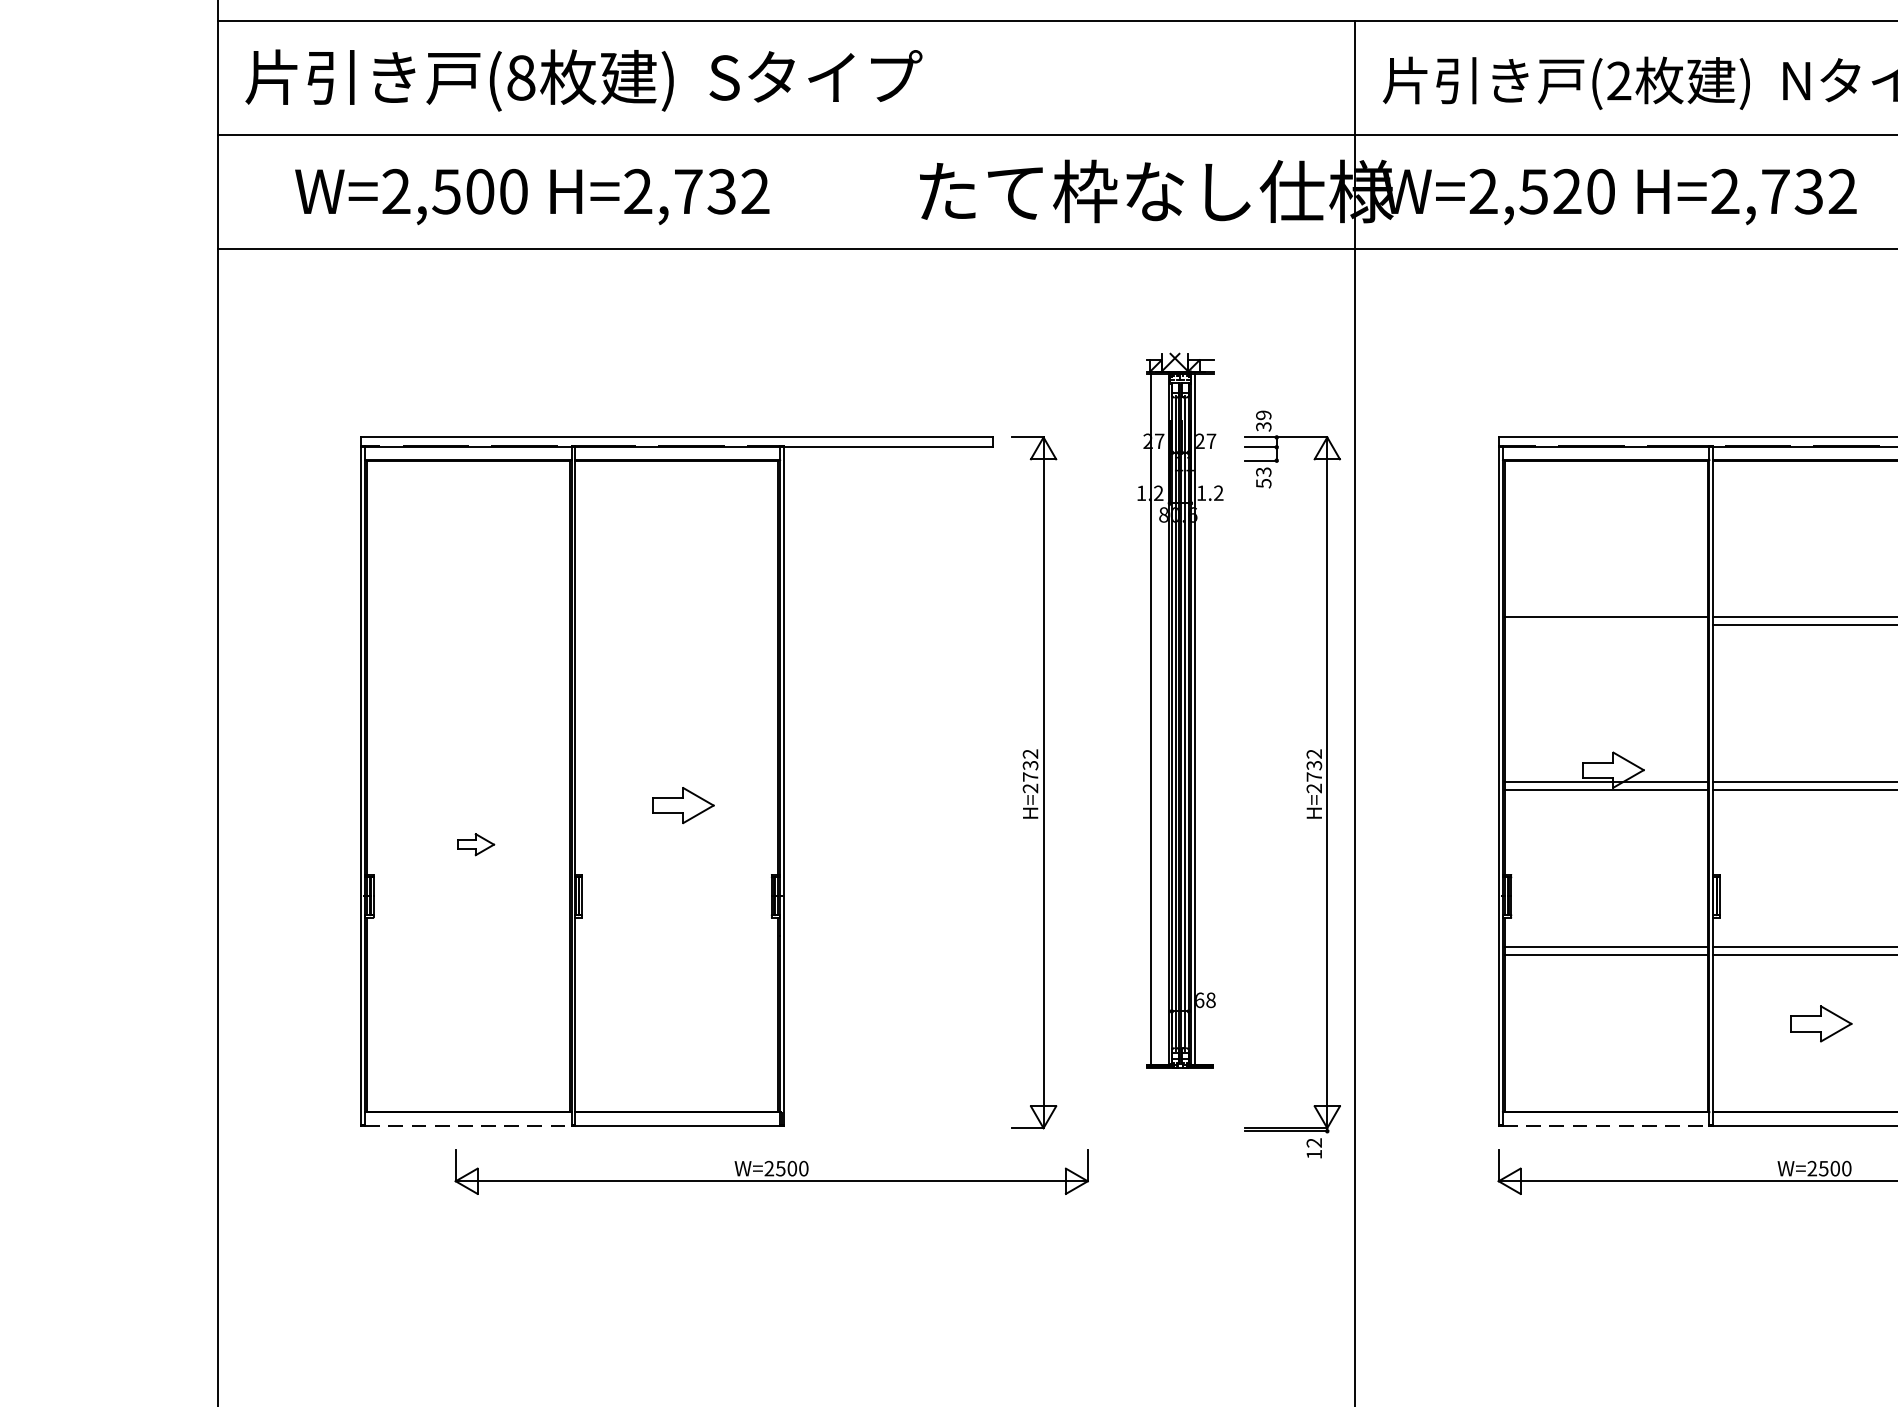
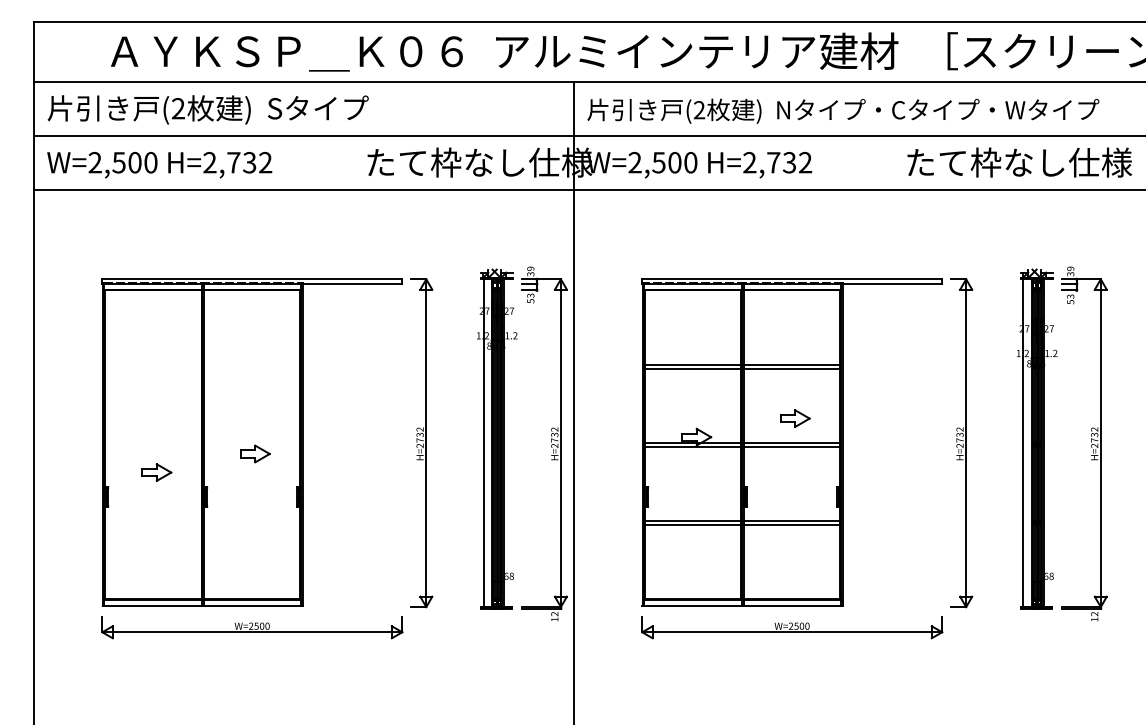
text: (521, 77) -> (178, 108), (8 -> (2
text: (1566, 191) -> (674, 162), W=2,520 -> W=2,500
text: (531, 197) -> (159, 165), moved
line: (1606, 625) -> (693, 368), added
part: (1180, 709) -> (497, 438), moved
part: (474, 844) -> (156, 472), size x1.67
part: (1821, 1023) -> (795, 418), moved
line: (468, 1126) -> (153, 606), dashed -> solid
line: (1606, 1126) -> (693, 606), dashed -> solid
part: (772, 1171) -> (252, 627), moved

